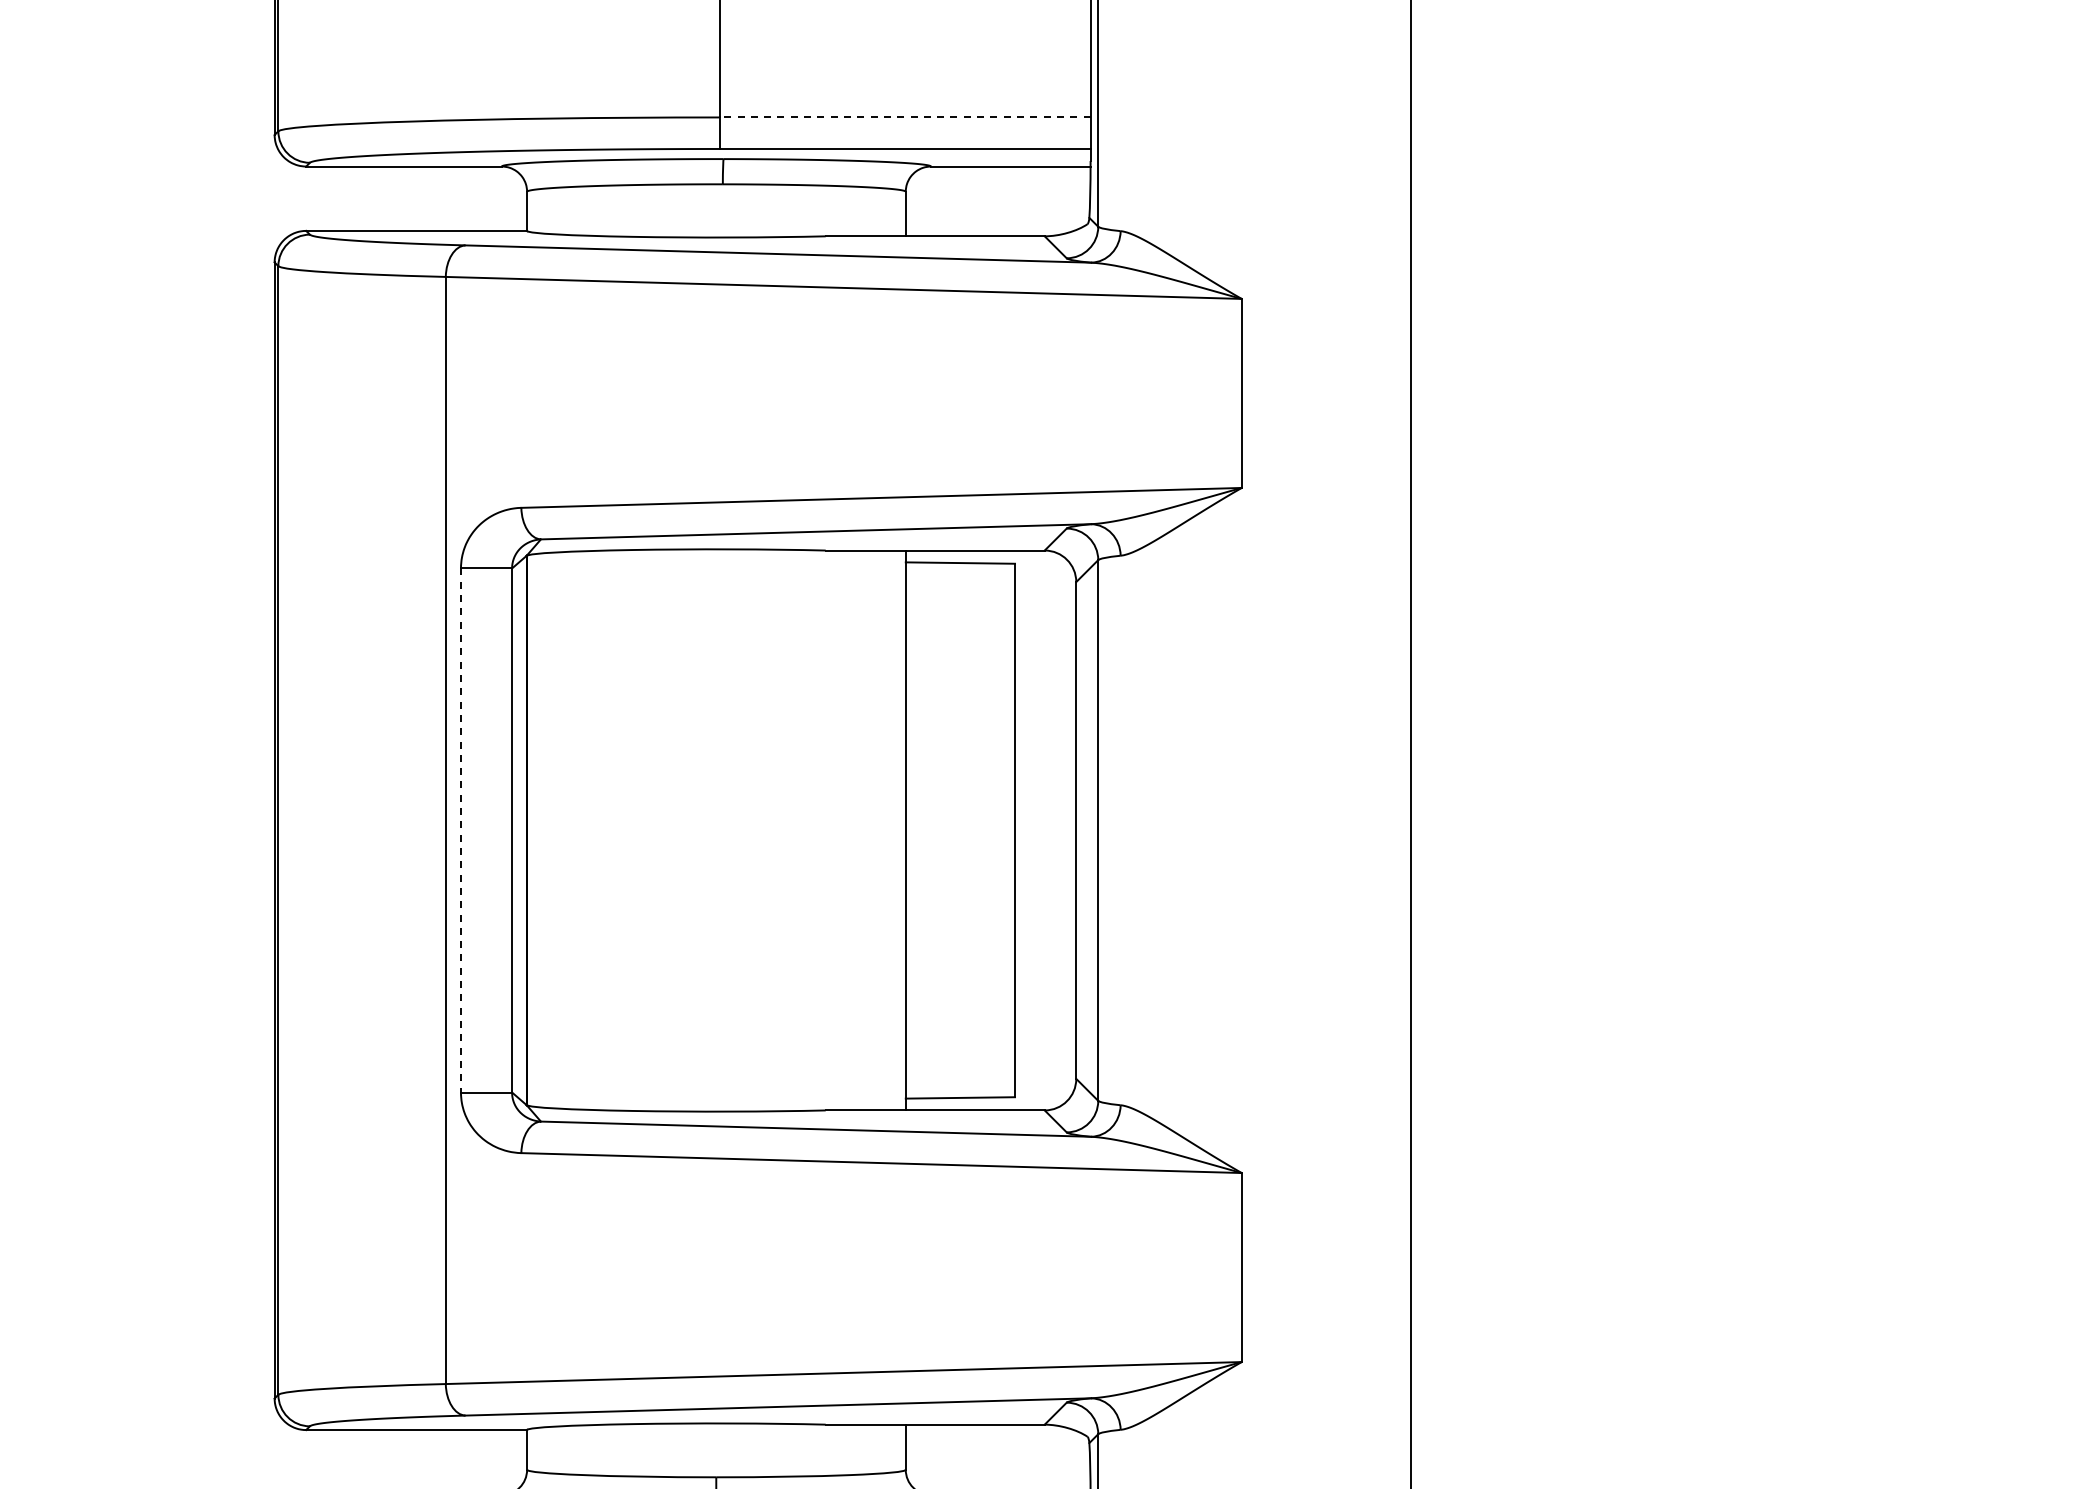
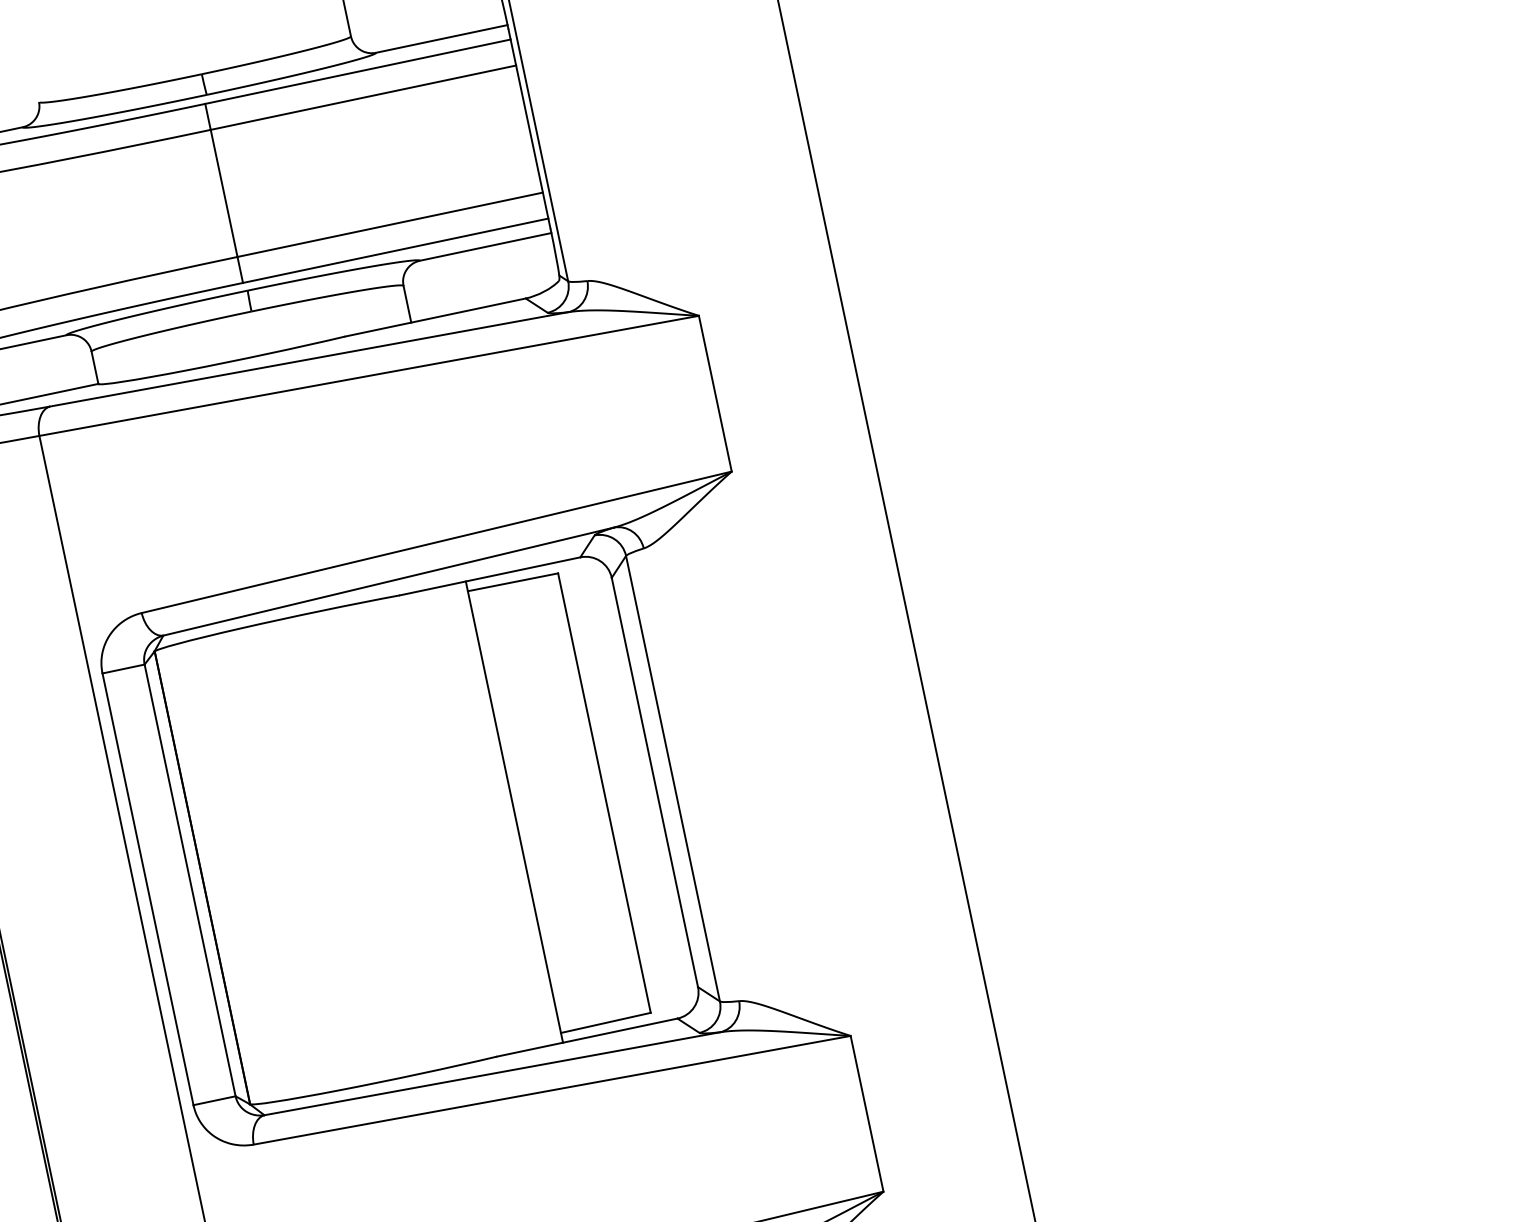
line: (904, 117) -> (389, 224), dashed -> solid
line: (460, 830) -> (147, 889), dashed -> solid

